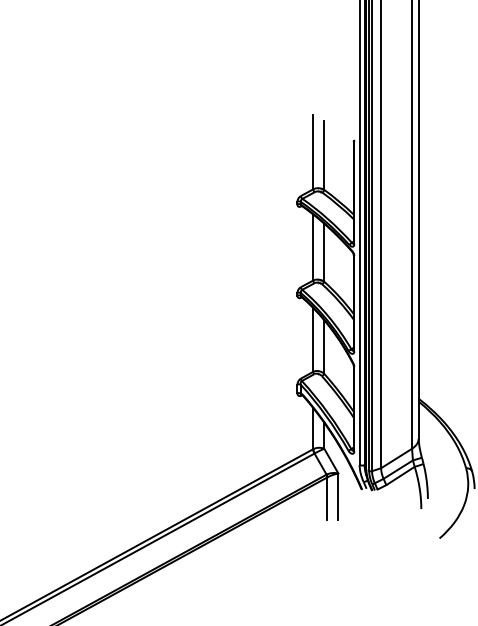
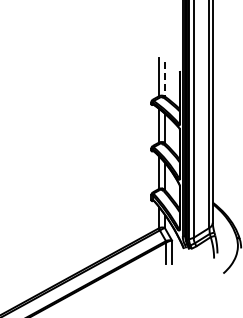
line: (323, 156) -> (164, 79), solid -> dashed

